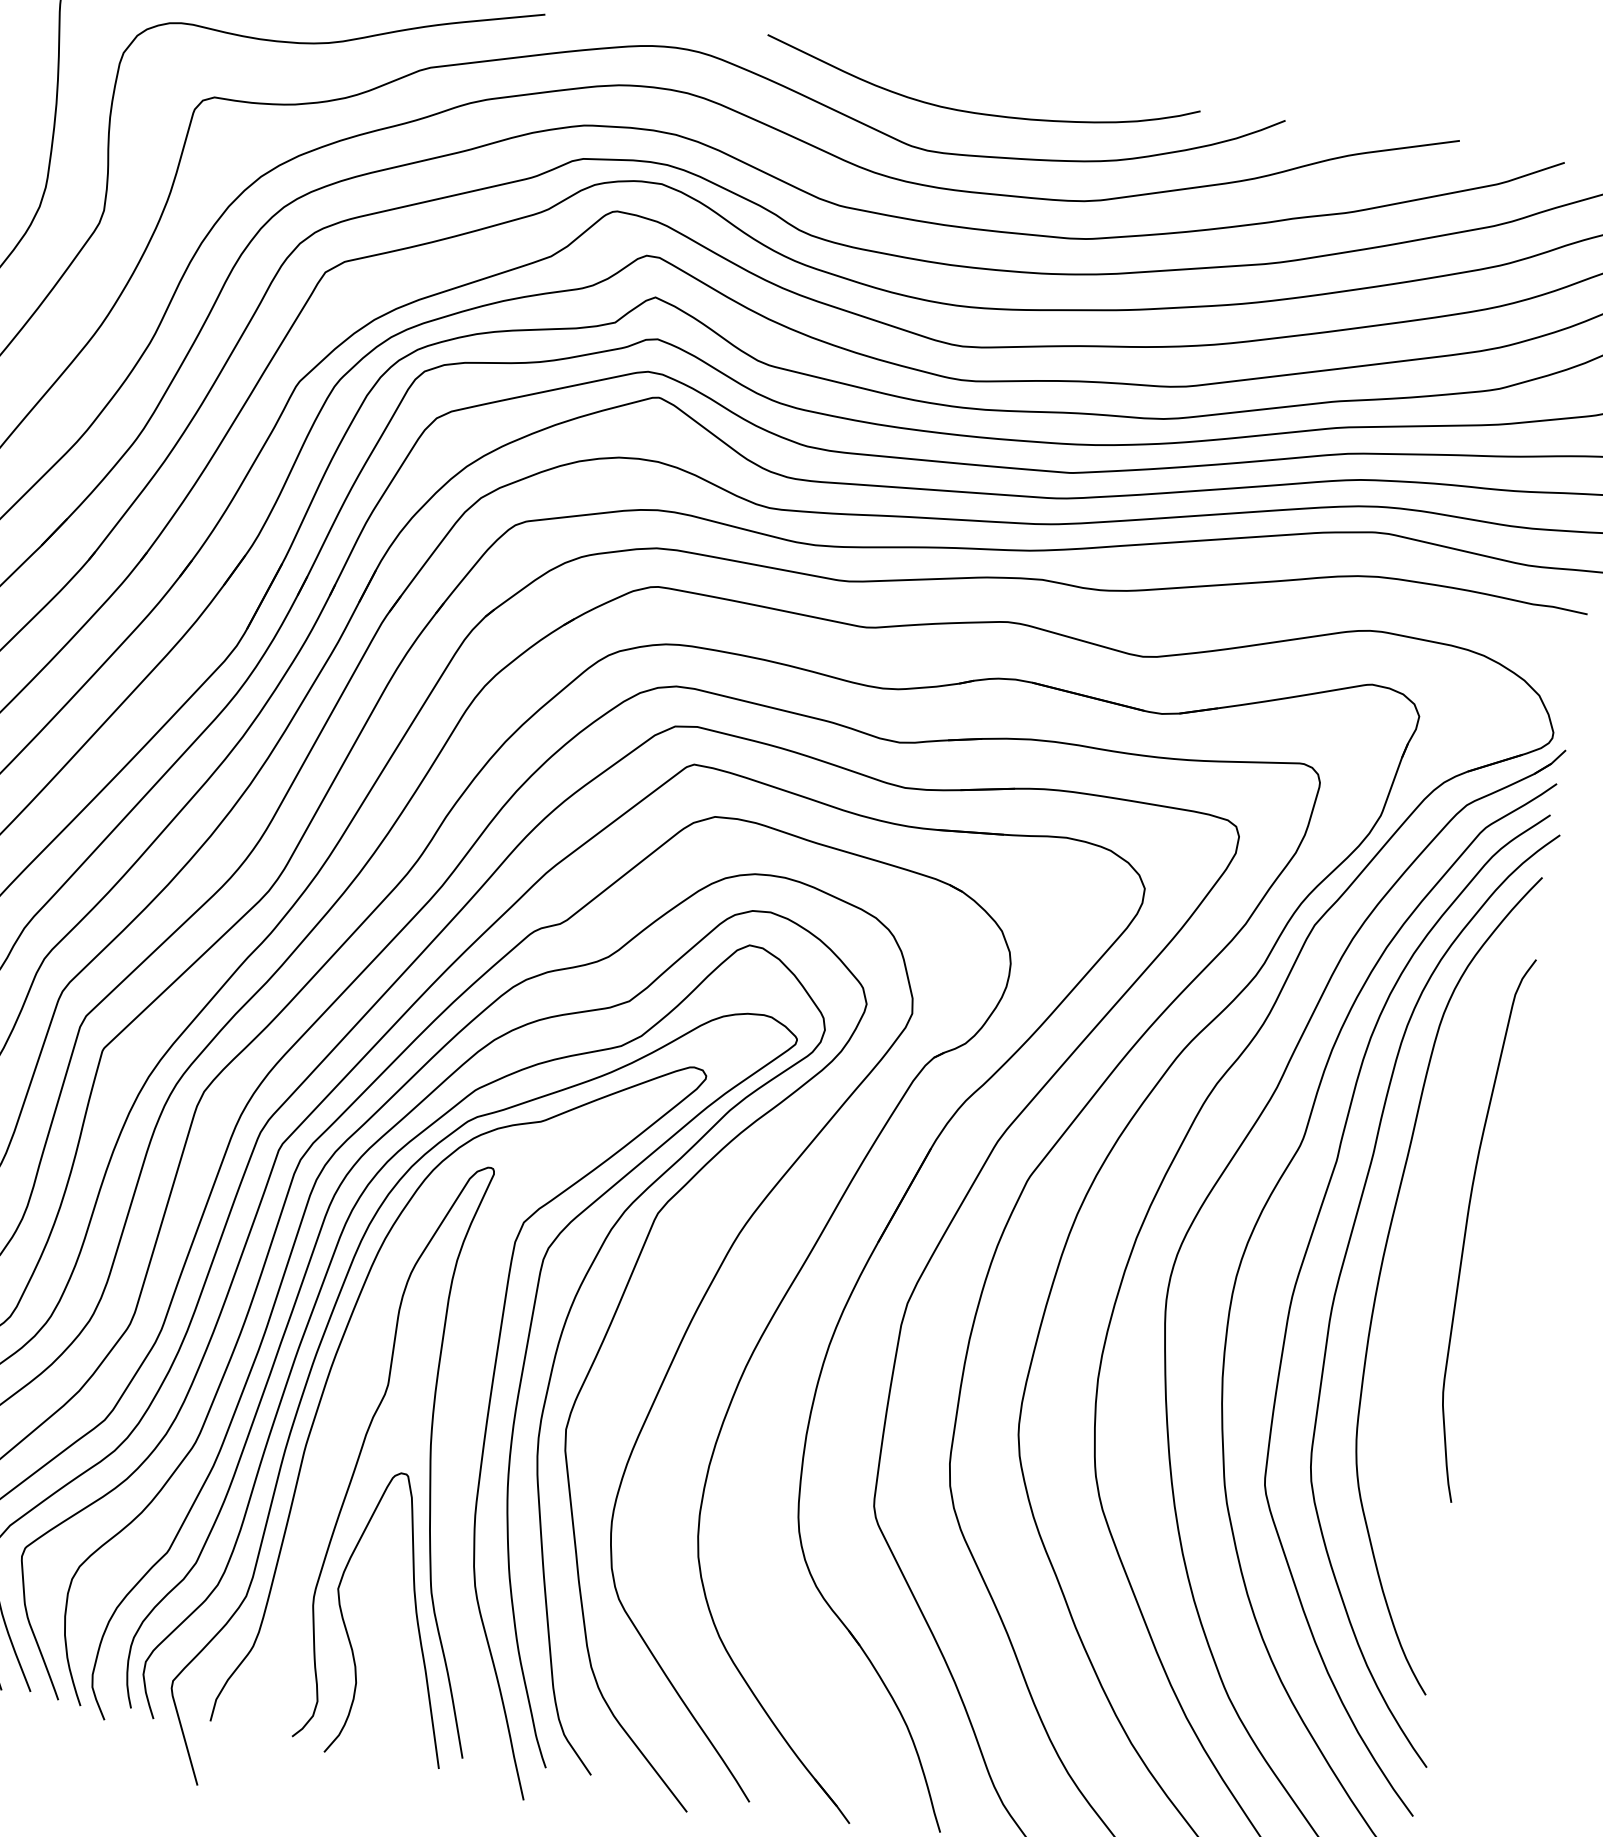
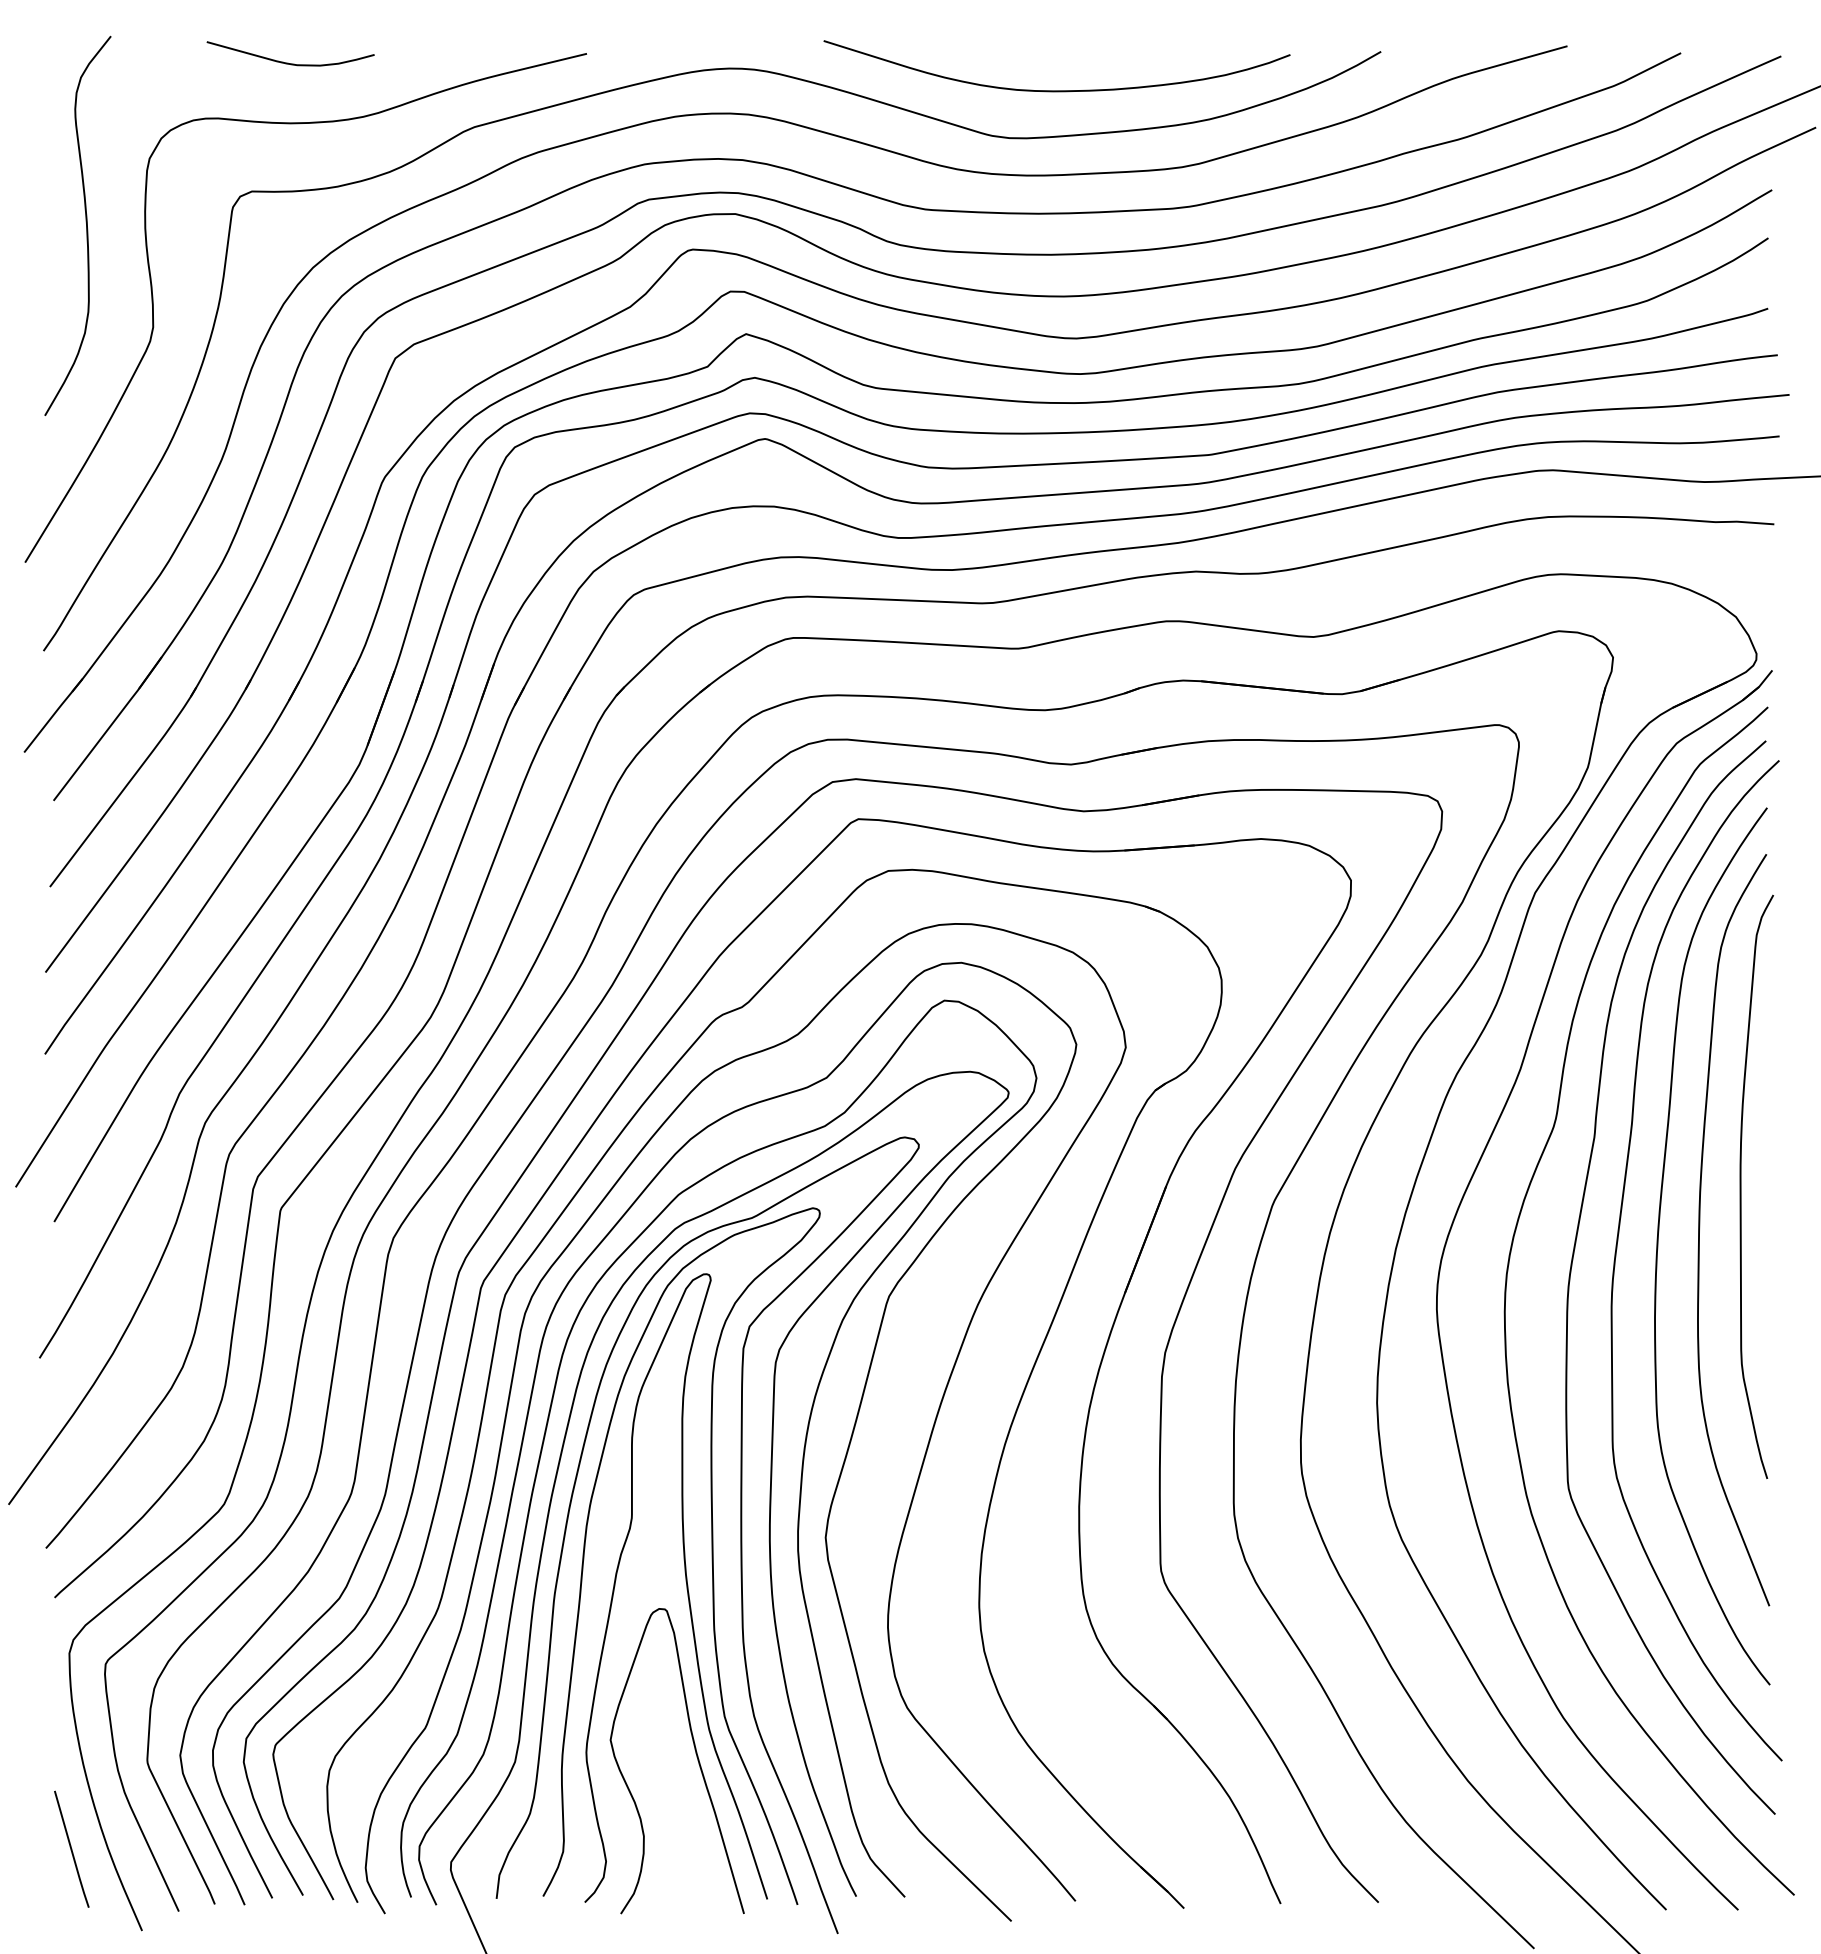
curve: (1423, 1259) -> (1700, 1227), added
curve: (457, 1430) -> (711, 1555), added

